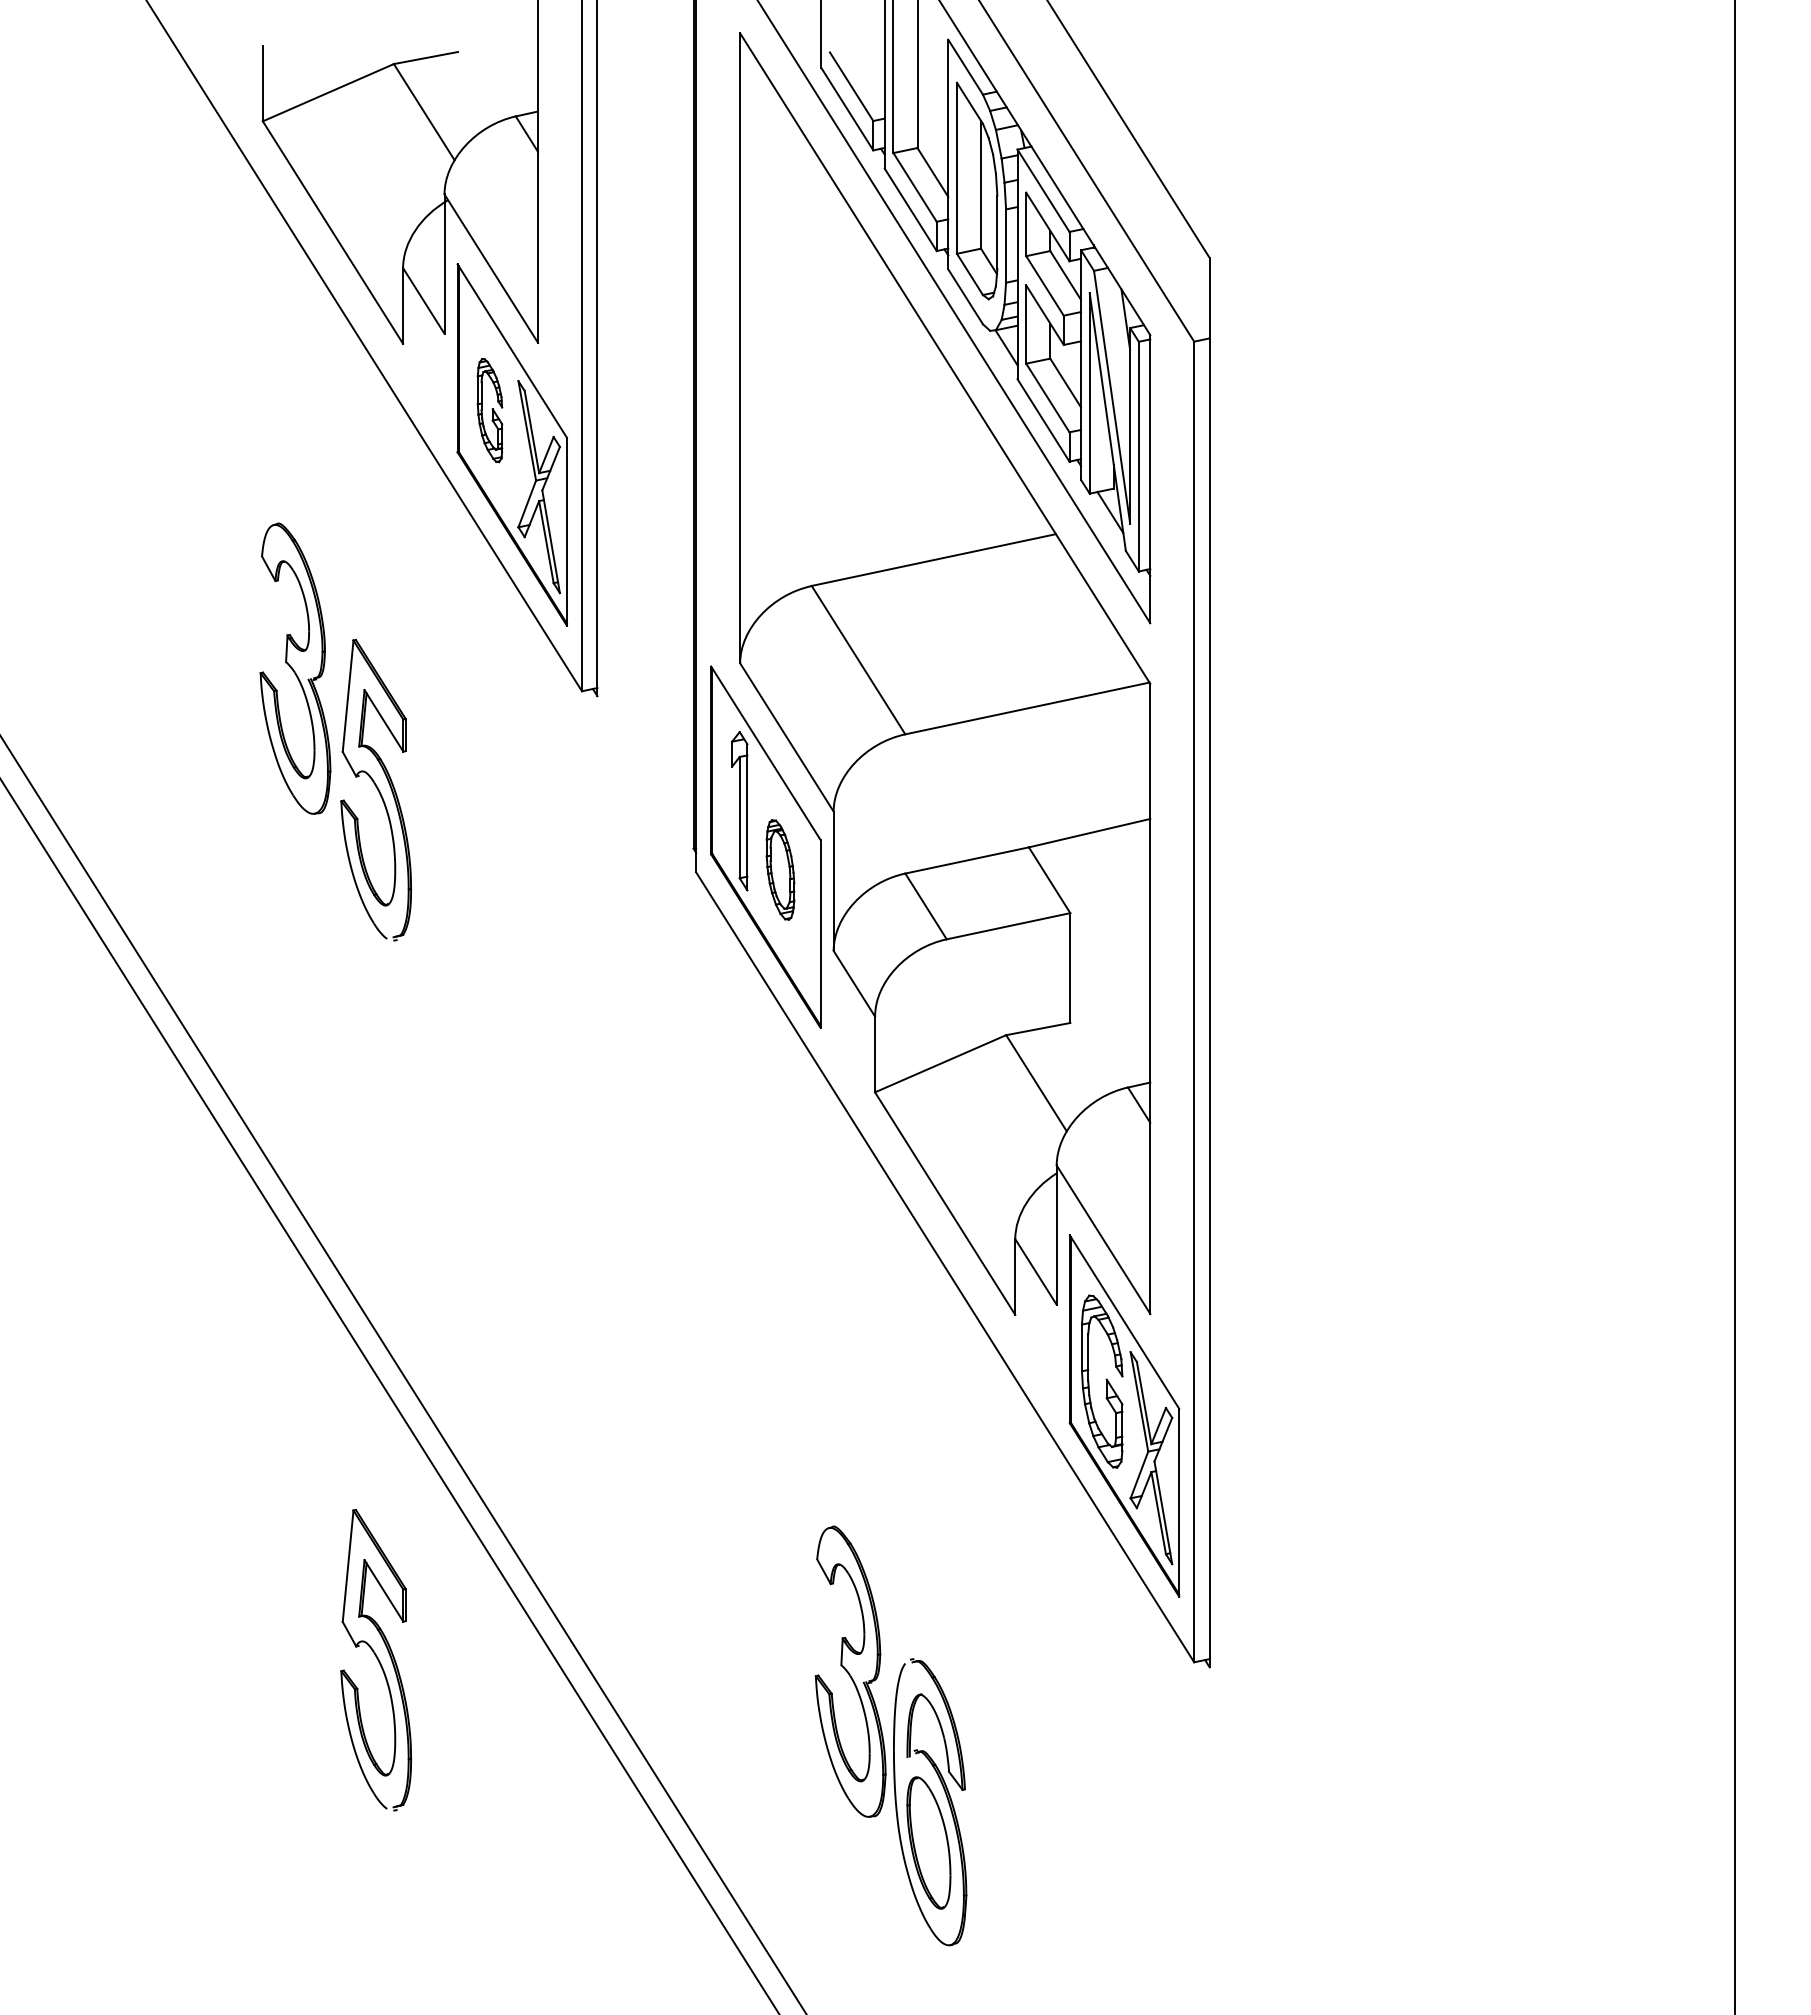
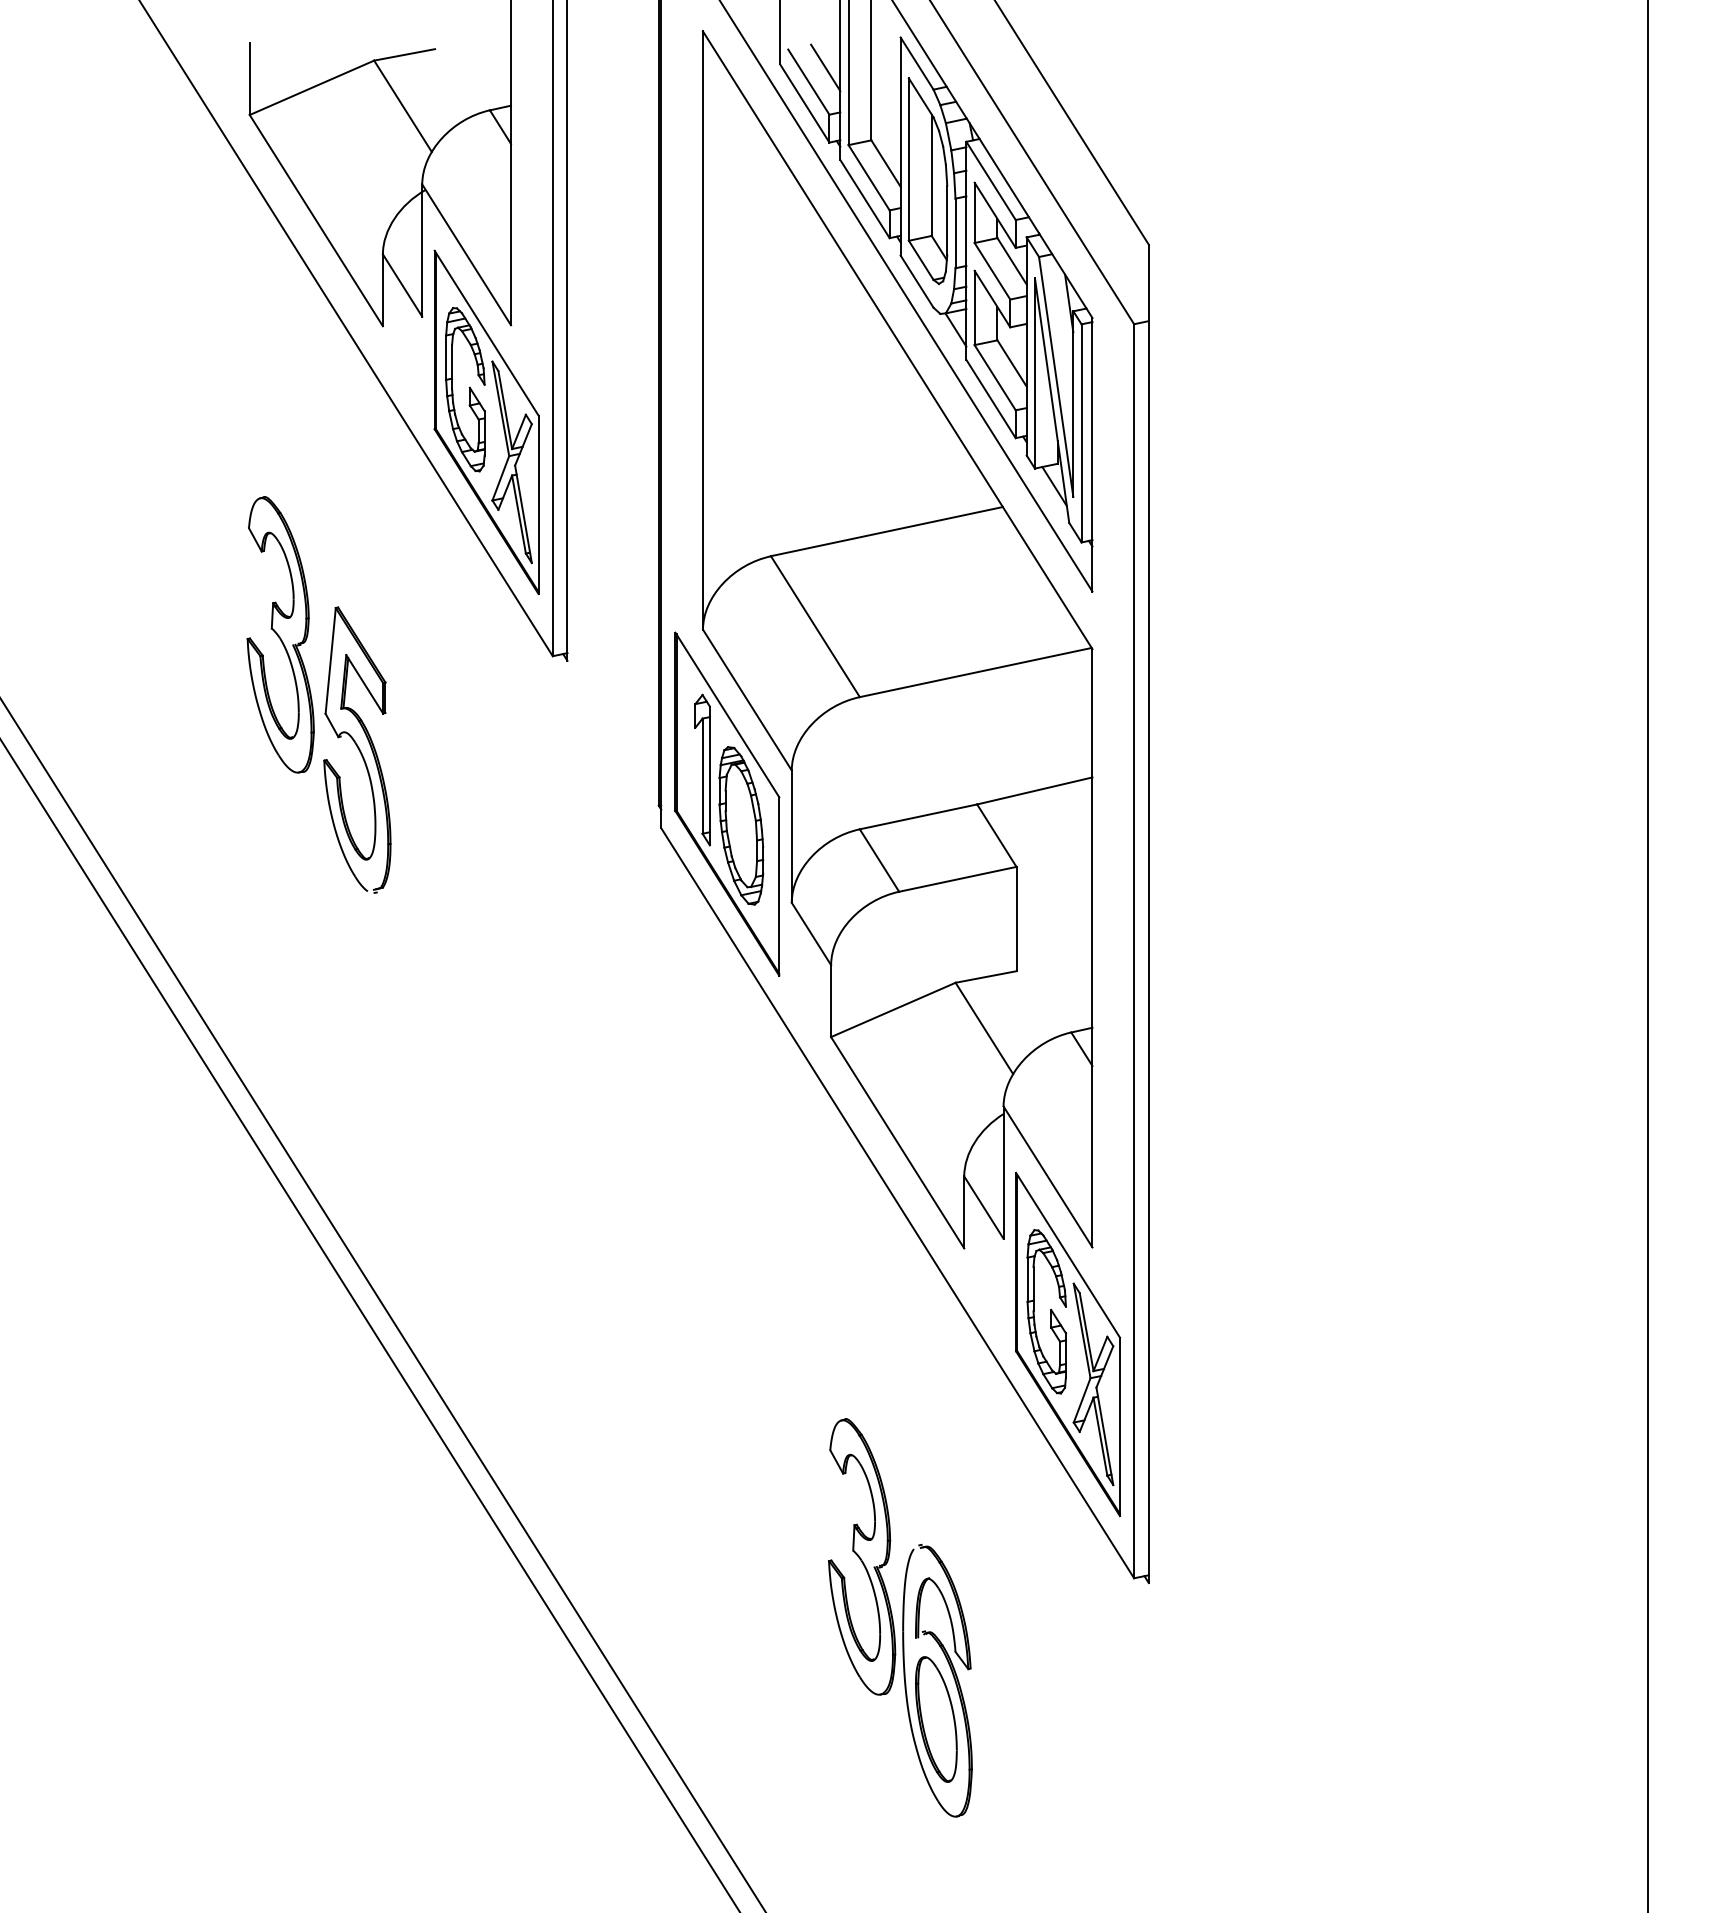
line: (868, 71) -> (824, 67), added
part: (489, 410) -> (464, 389), size x1.67
part: (780, 869) -> (741, 825), size x1.67
part: (376, 1660) -> (357, 1576), removed
part: (890, 1735) -> (899, 1617), moved

